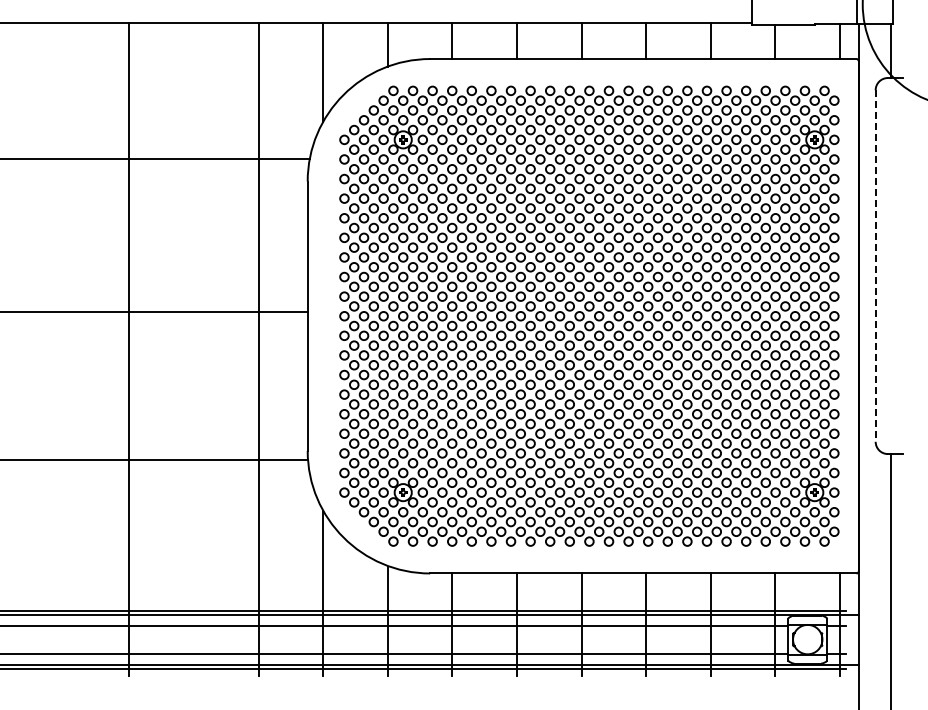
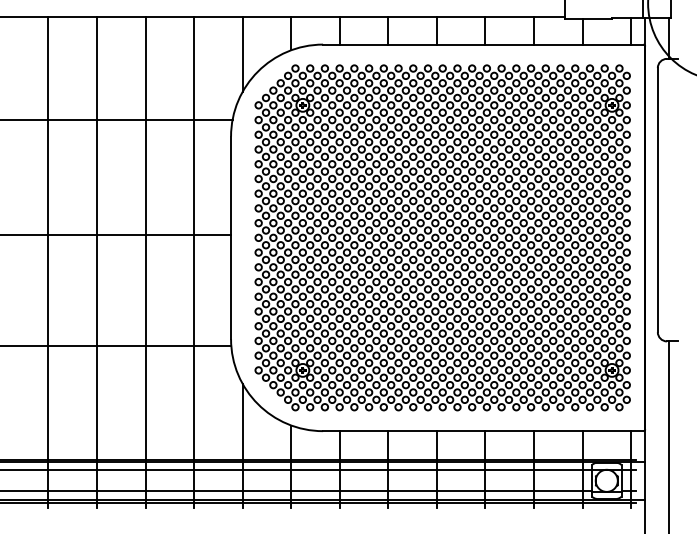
line: (875, 266) -> (657, 200), dashed -> solid
line: (64, 349) -> (48, 262), added
line: (193, 349) -> (145, 262), added

